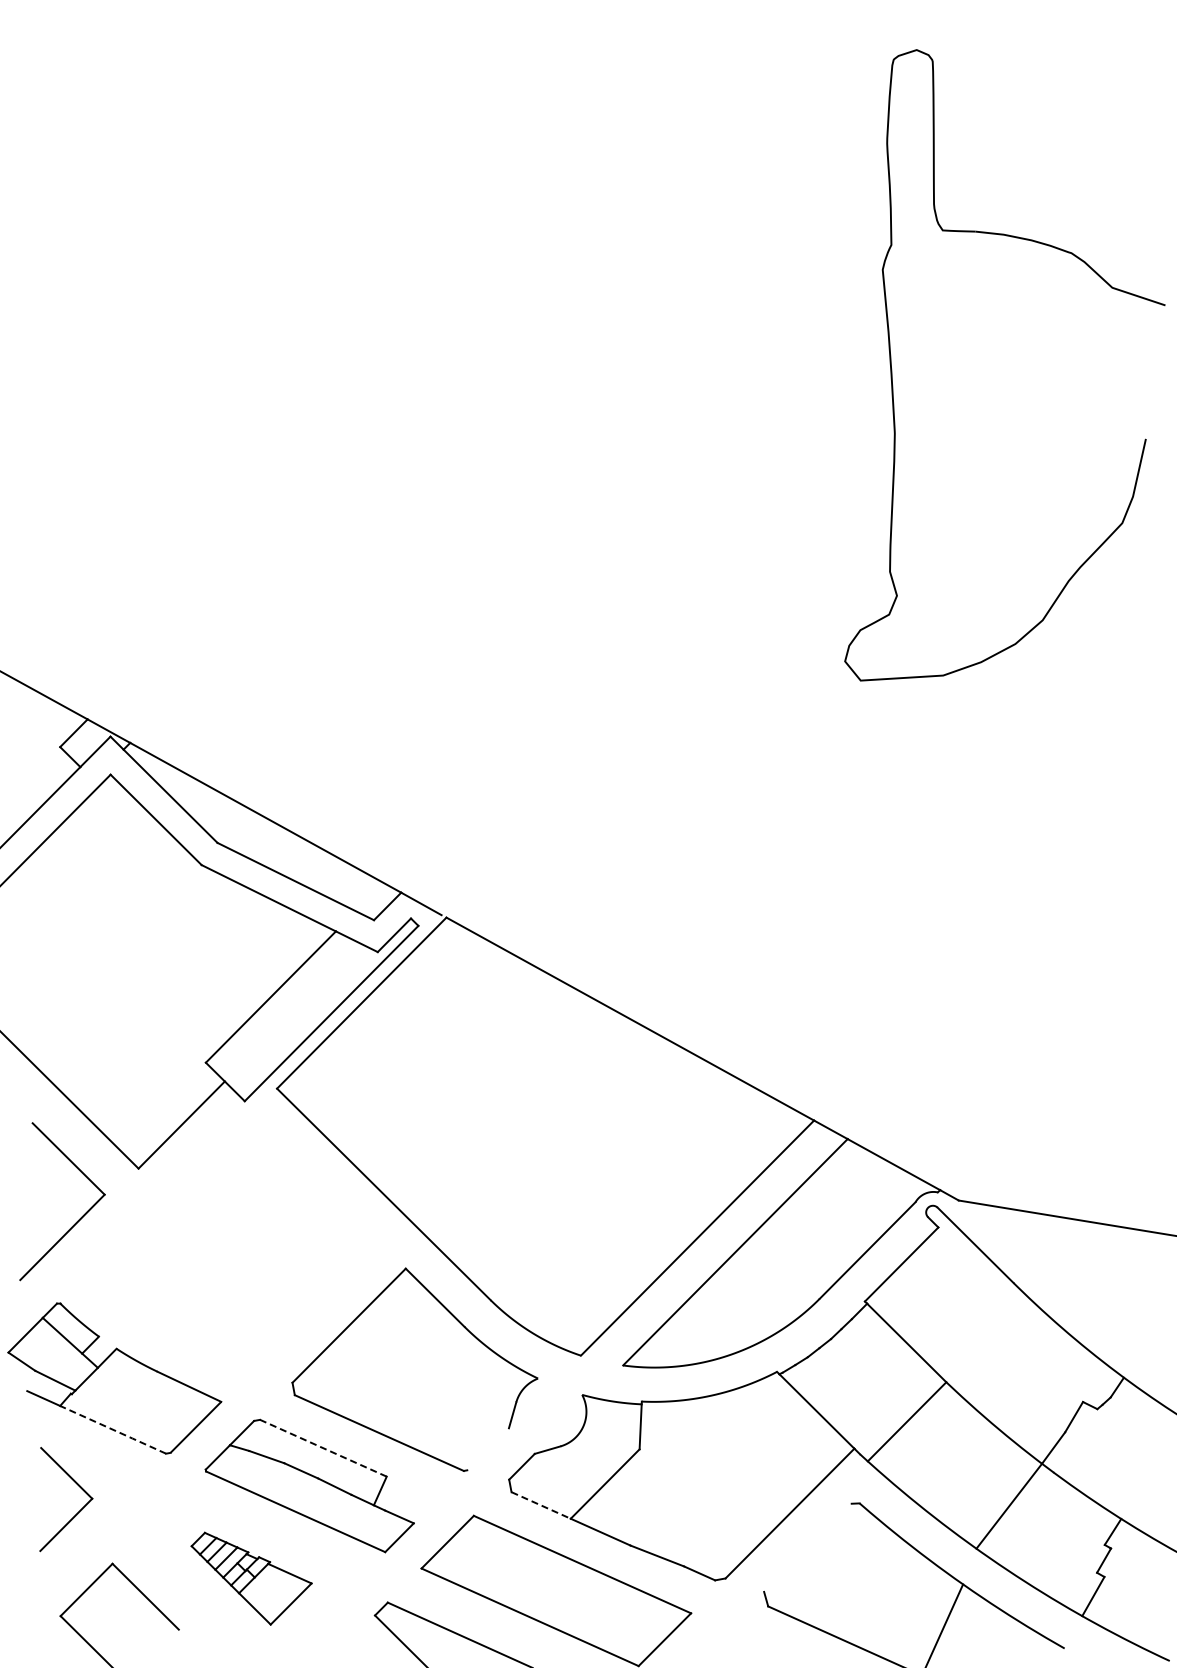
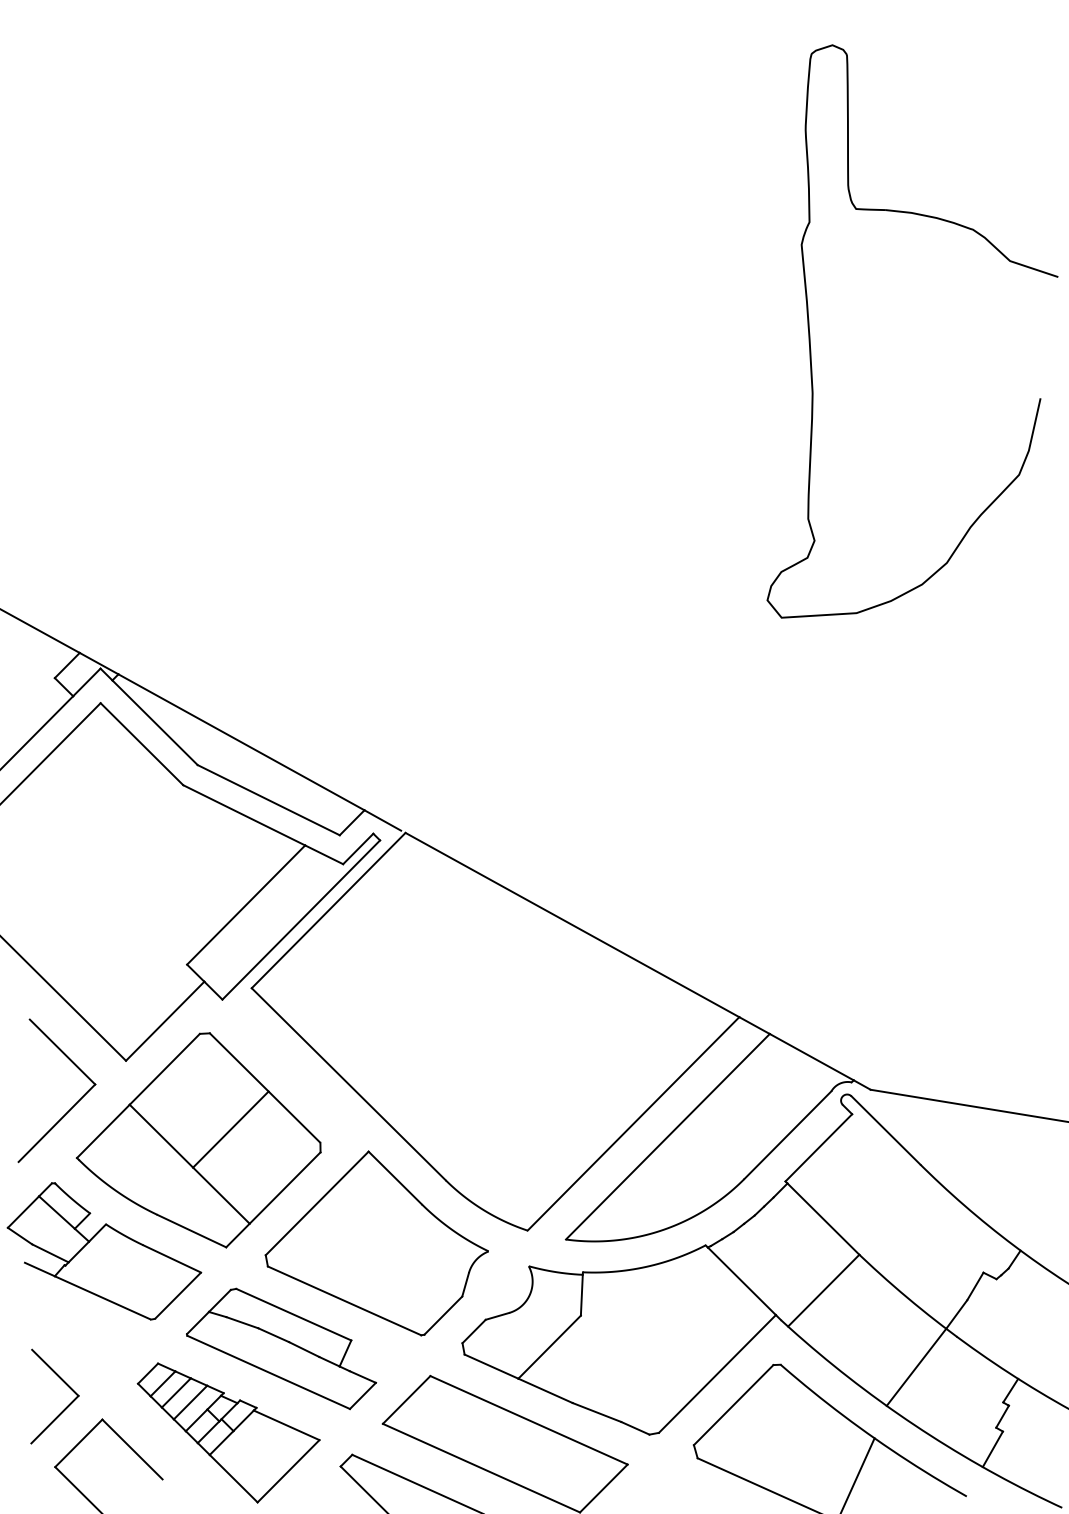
part: (218, 1256) -> (198, 1140), added
line: (113, 1429) -> (103, 1297), dashed -> solid
line: (322, 1448) -> (292, 1314), dashed -> solid
line: (487, 1449) -> (442, 1315), added
line: (541, 1505) -> (491, 1366), dashed -> solid
part: (78, 1511) -> (66, 1407), moved
line: (807, 1547) -> (733, 1404), added
part: (251, 1578) -> (228, 1432), size x1.67

